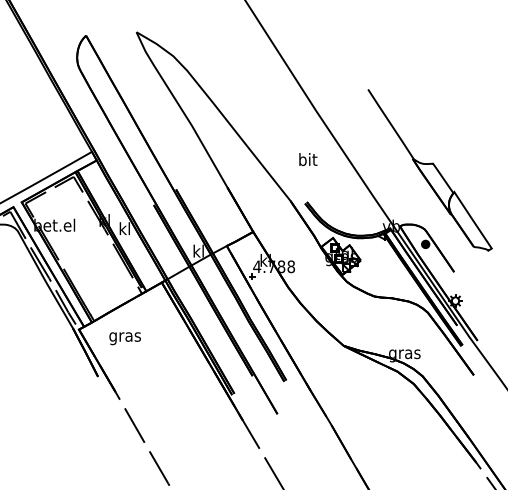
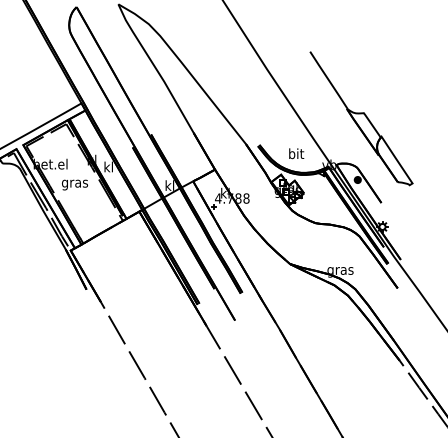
text: (308, 159) -> (296, 153), moved
text: (124, 337) -> (74, 184), moved

